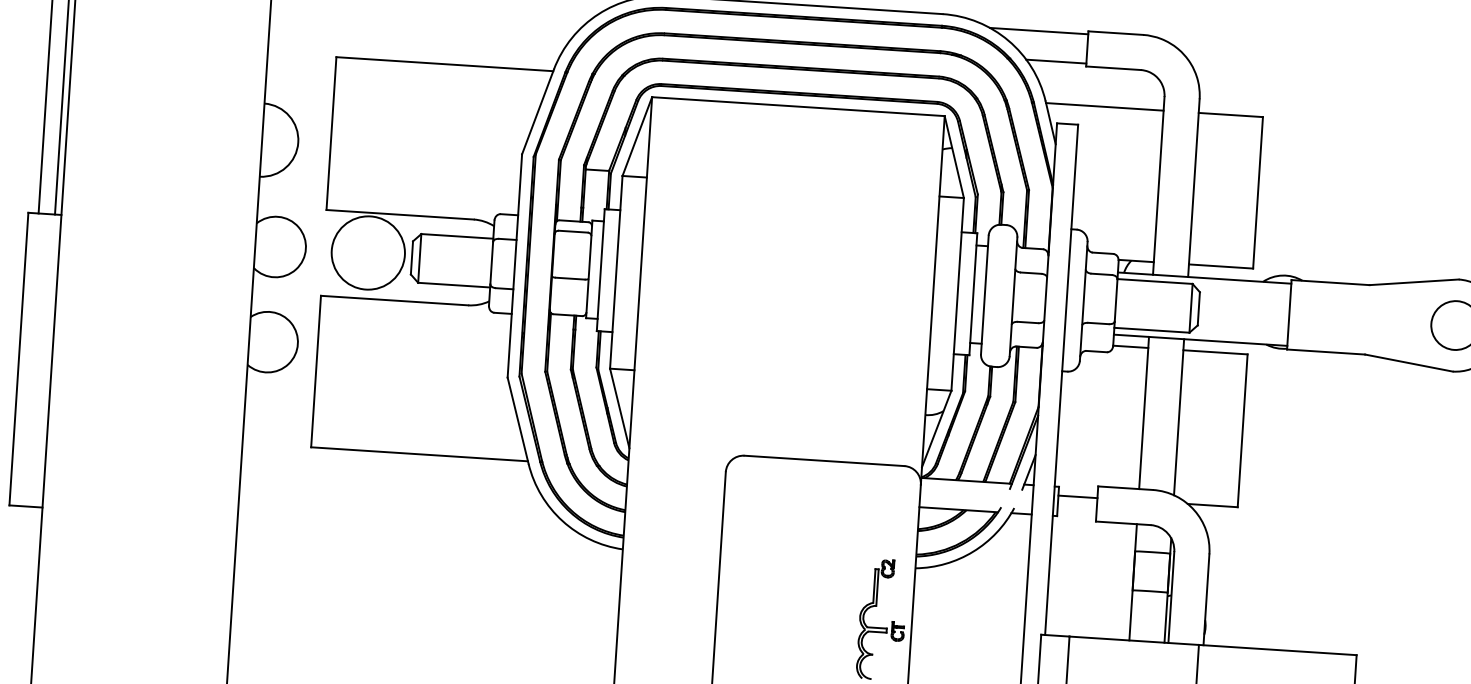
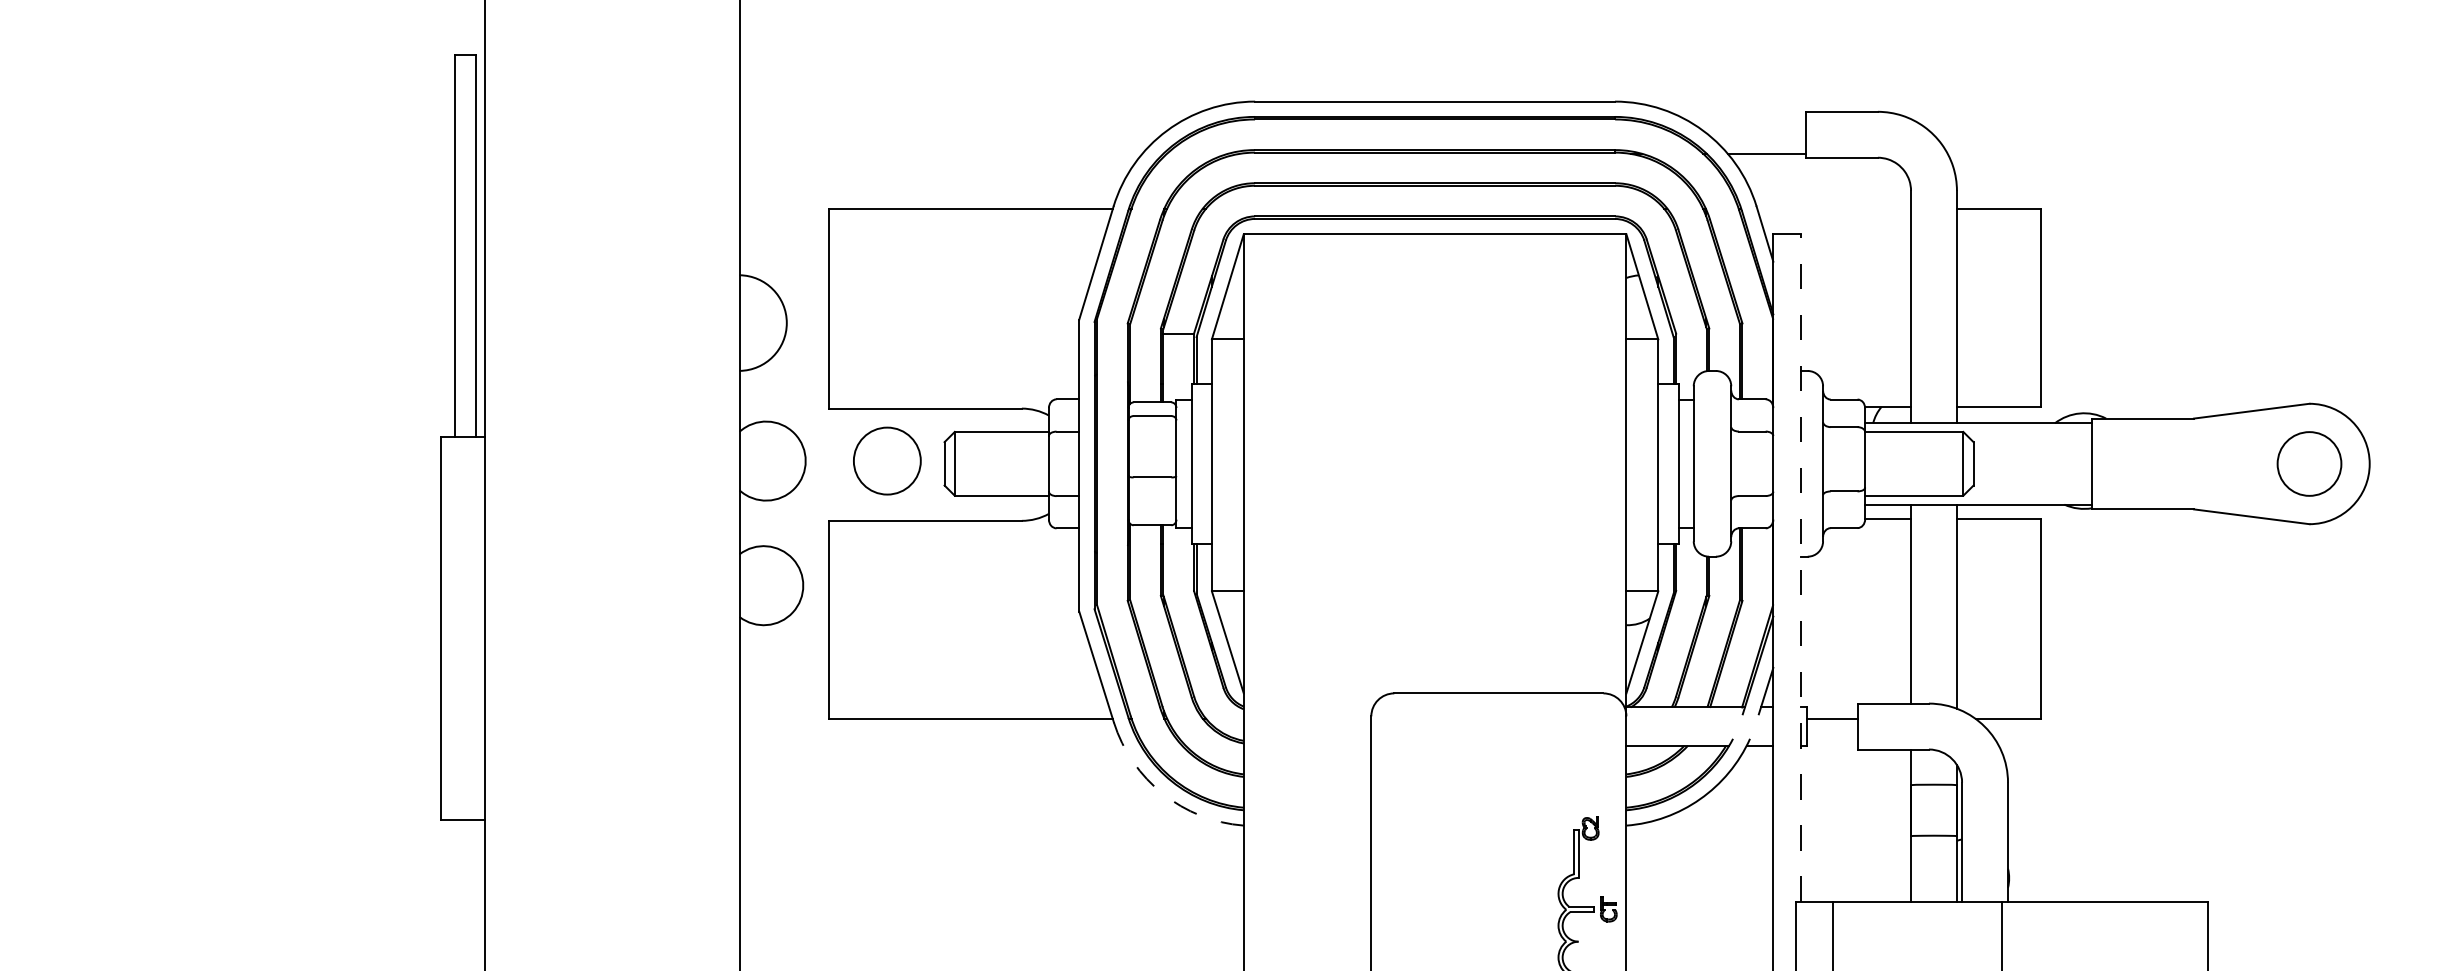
line: (1038, 30) -> (1741, 115), removed
line: (1105, 106) -> (1834, 208), removed
circle: (368, 252) -> (887, 460), size x0.7
line: (1061, 379) -> (1800, 567), solid -> dashed
arc: (562, 520) -> (1162, 793), solid -> dashed

